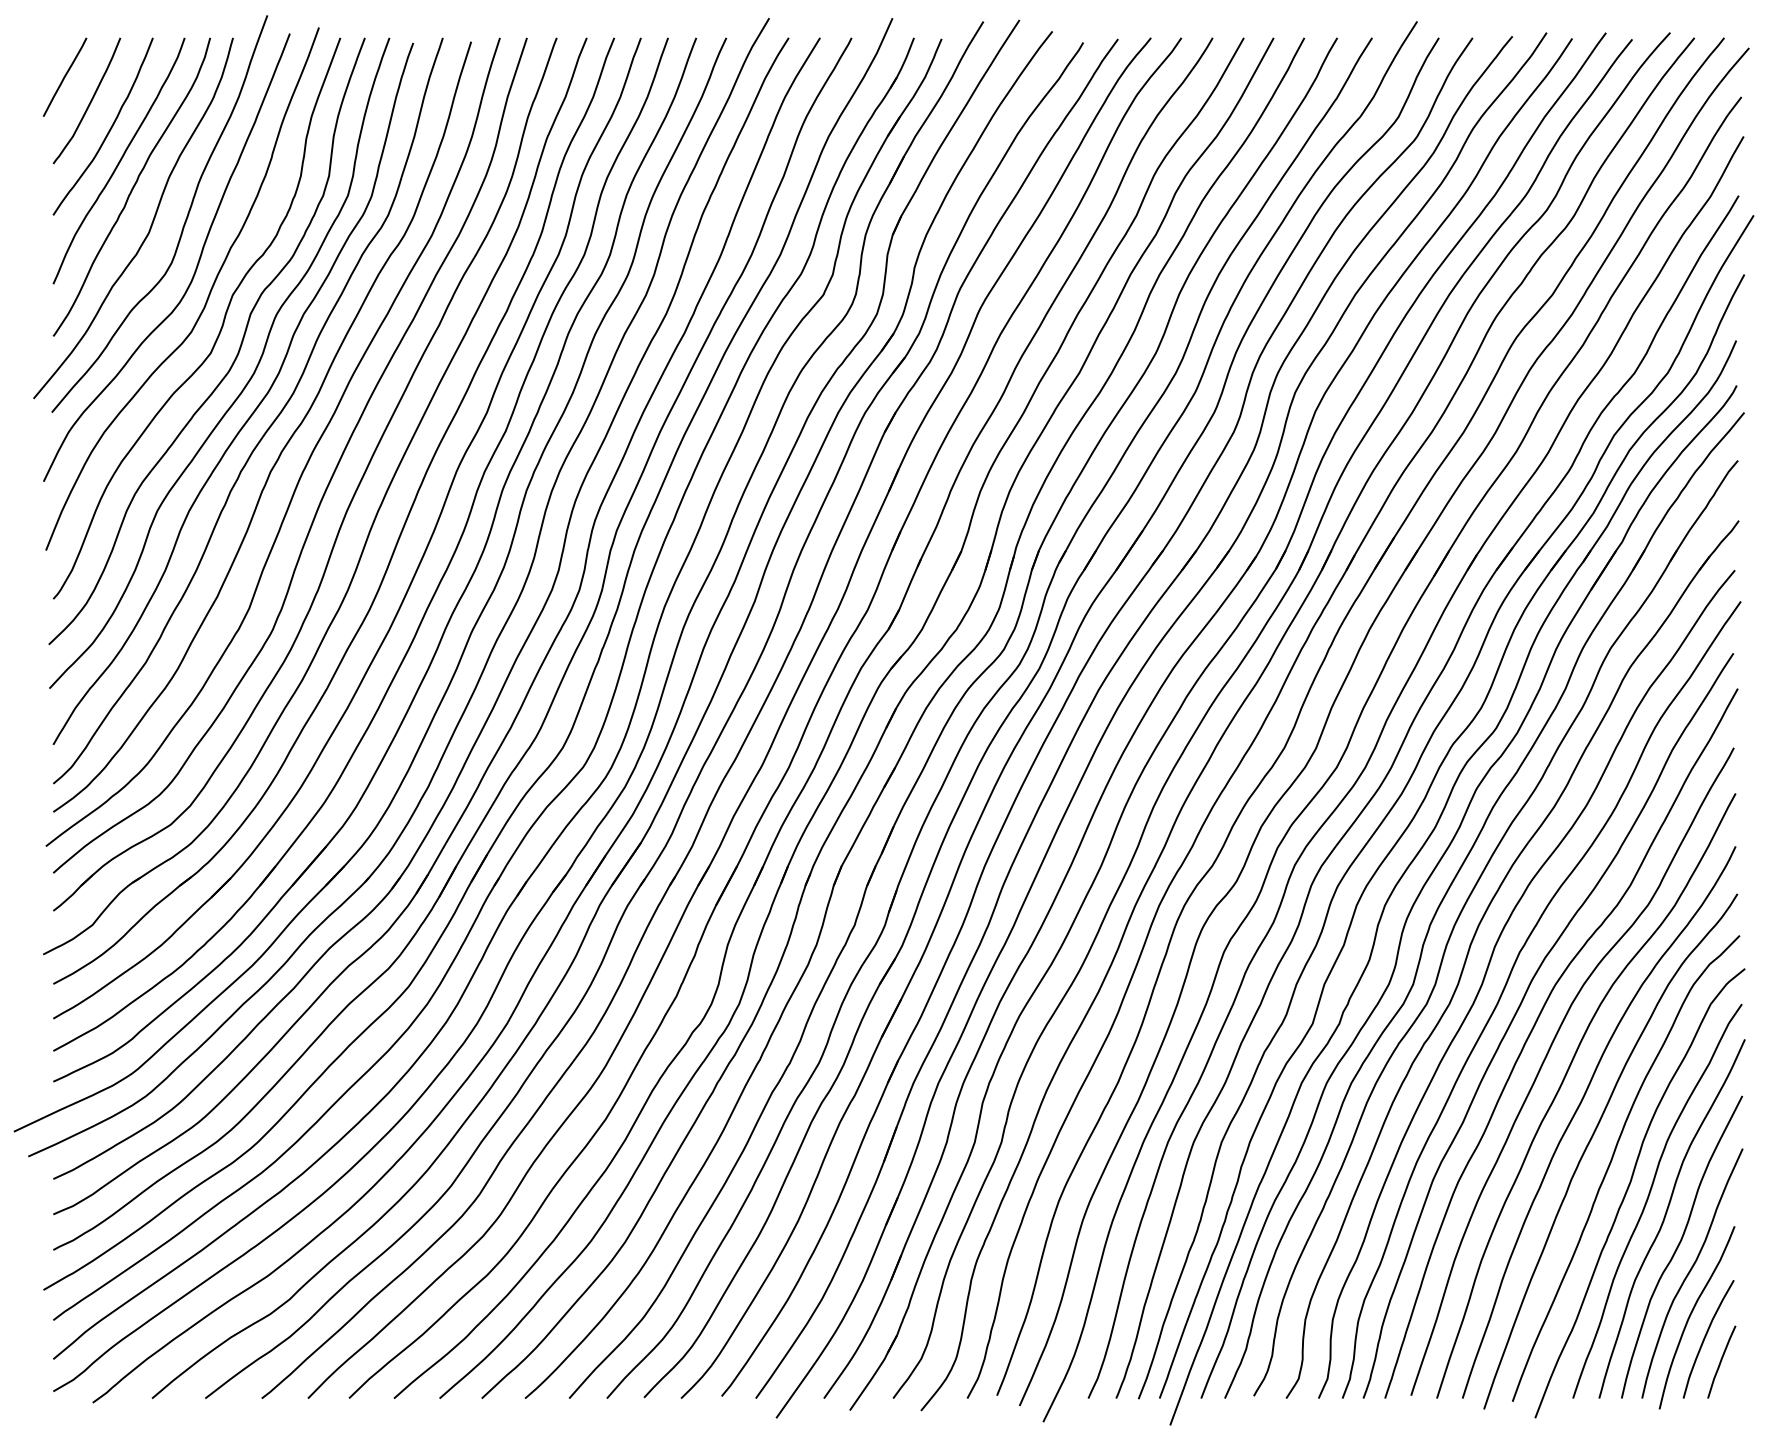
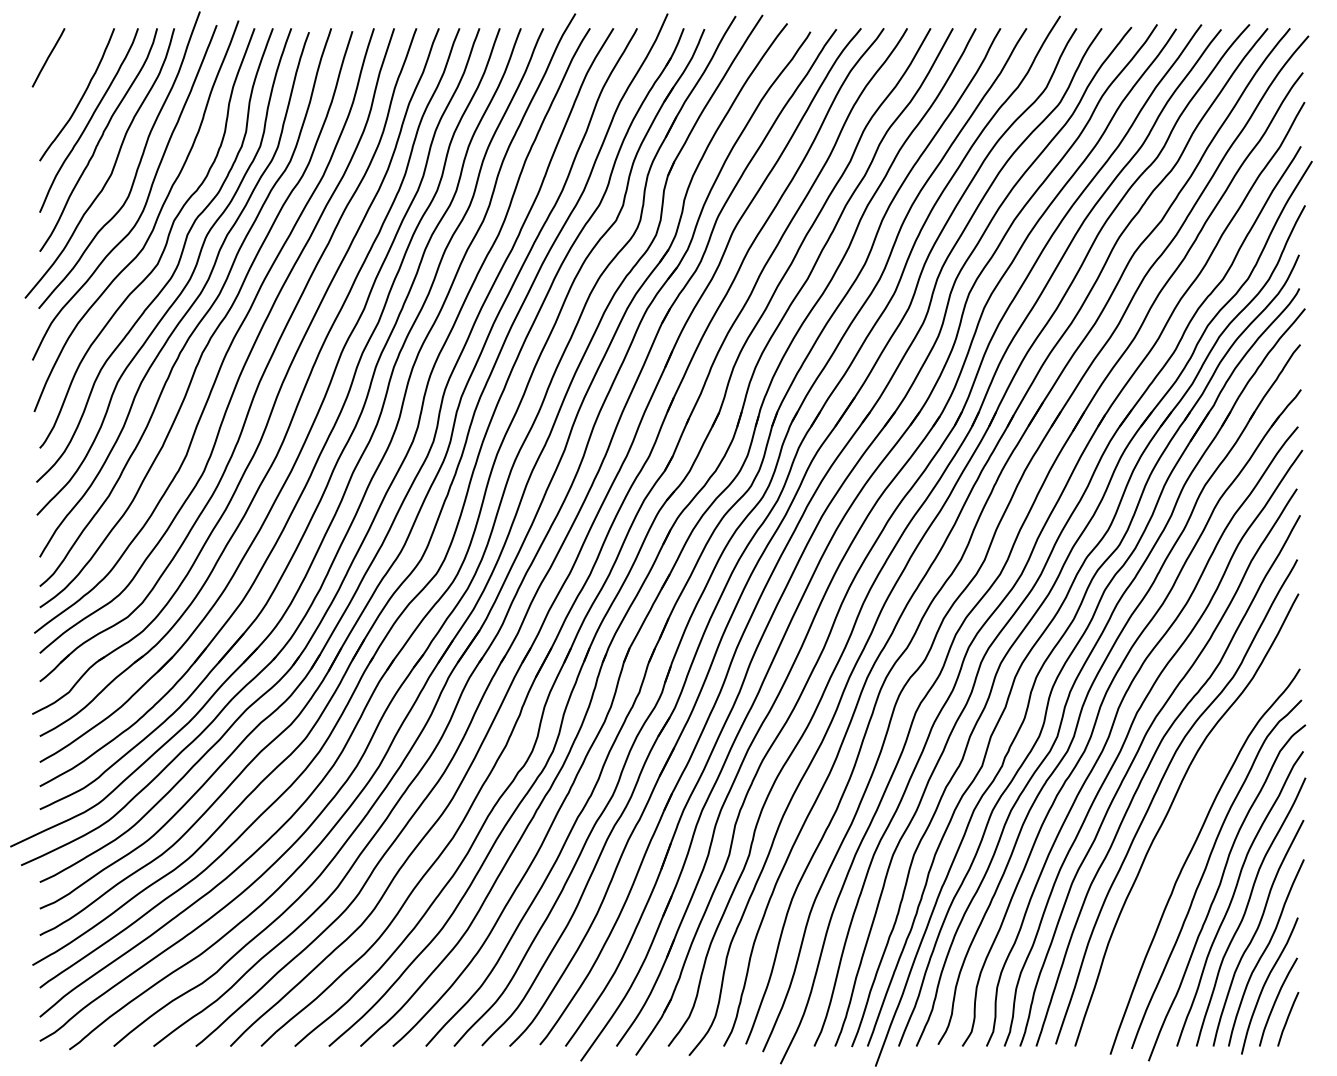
curve: (88, 102) -> (66, 76), removed
curve: (1577, 1111) -> (1180, 831), removed

